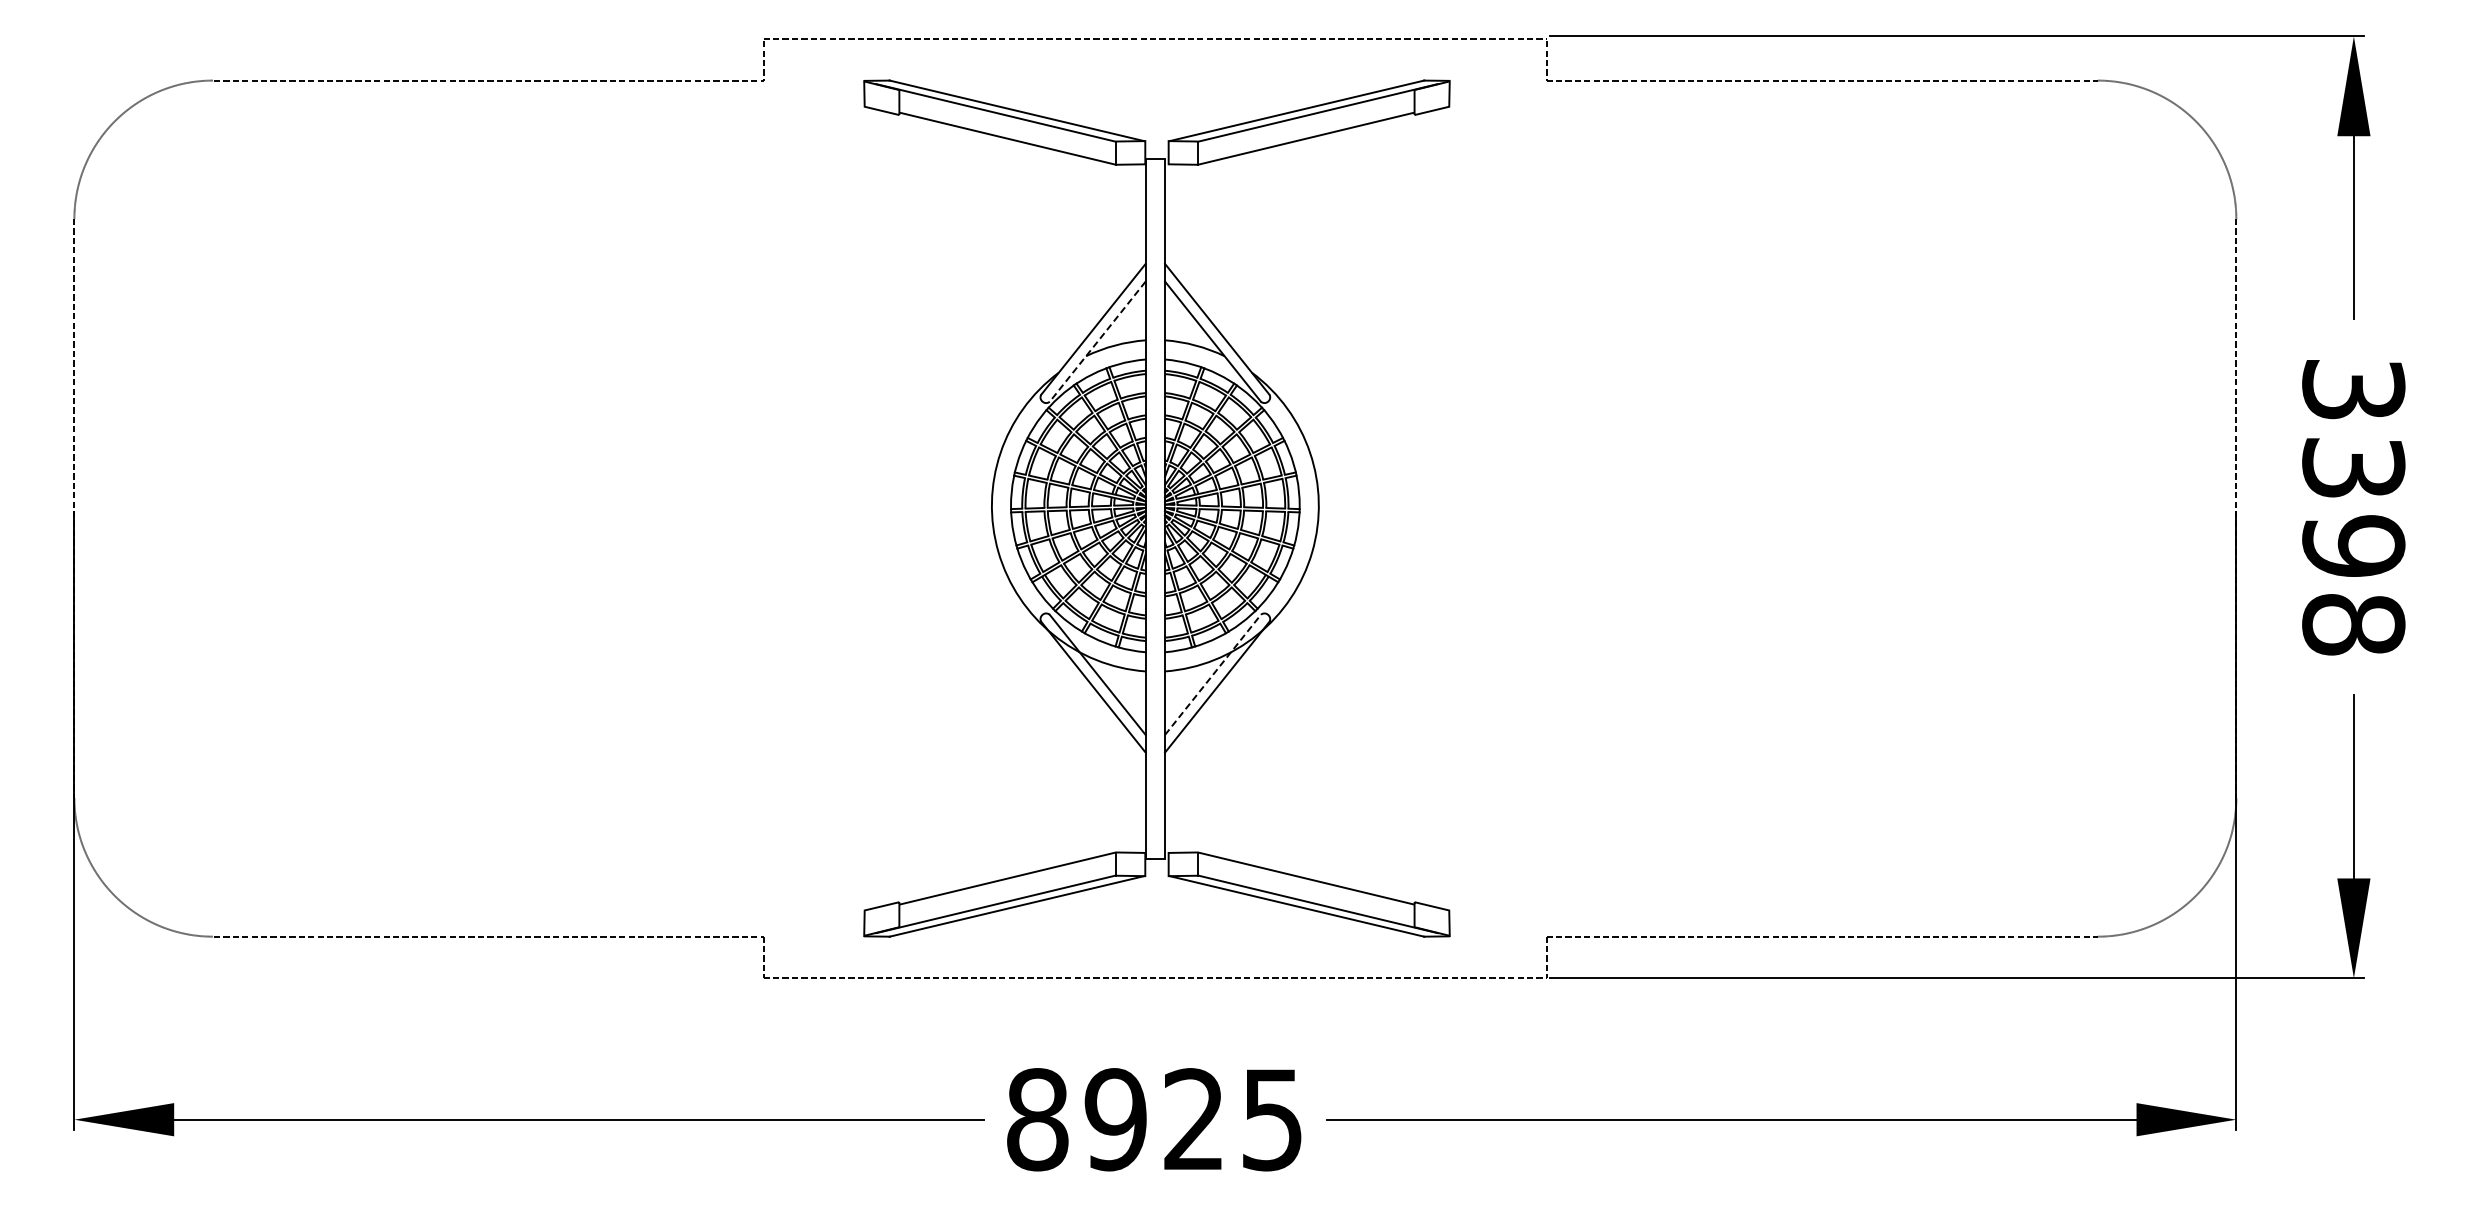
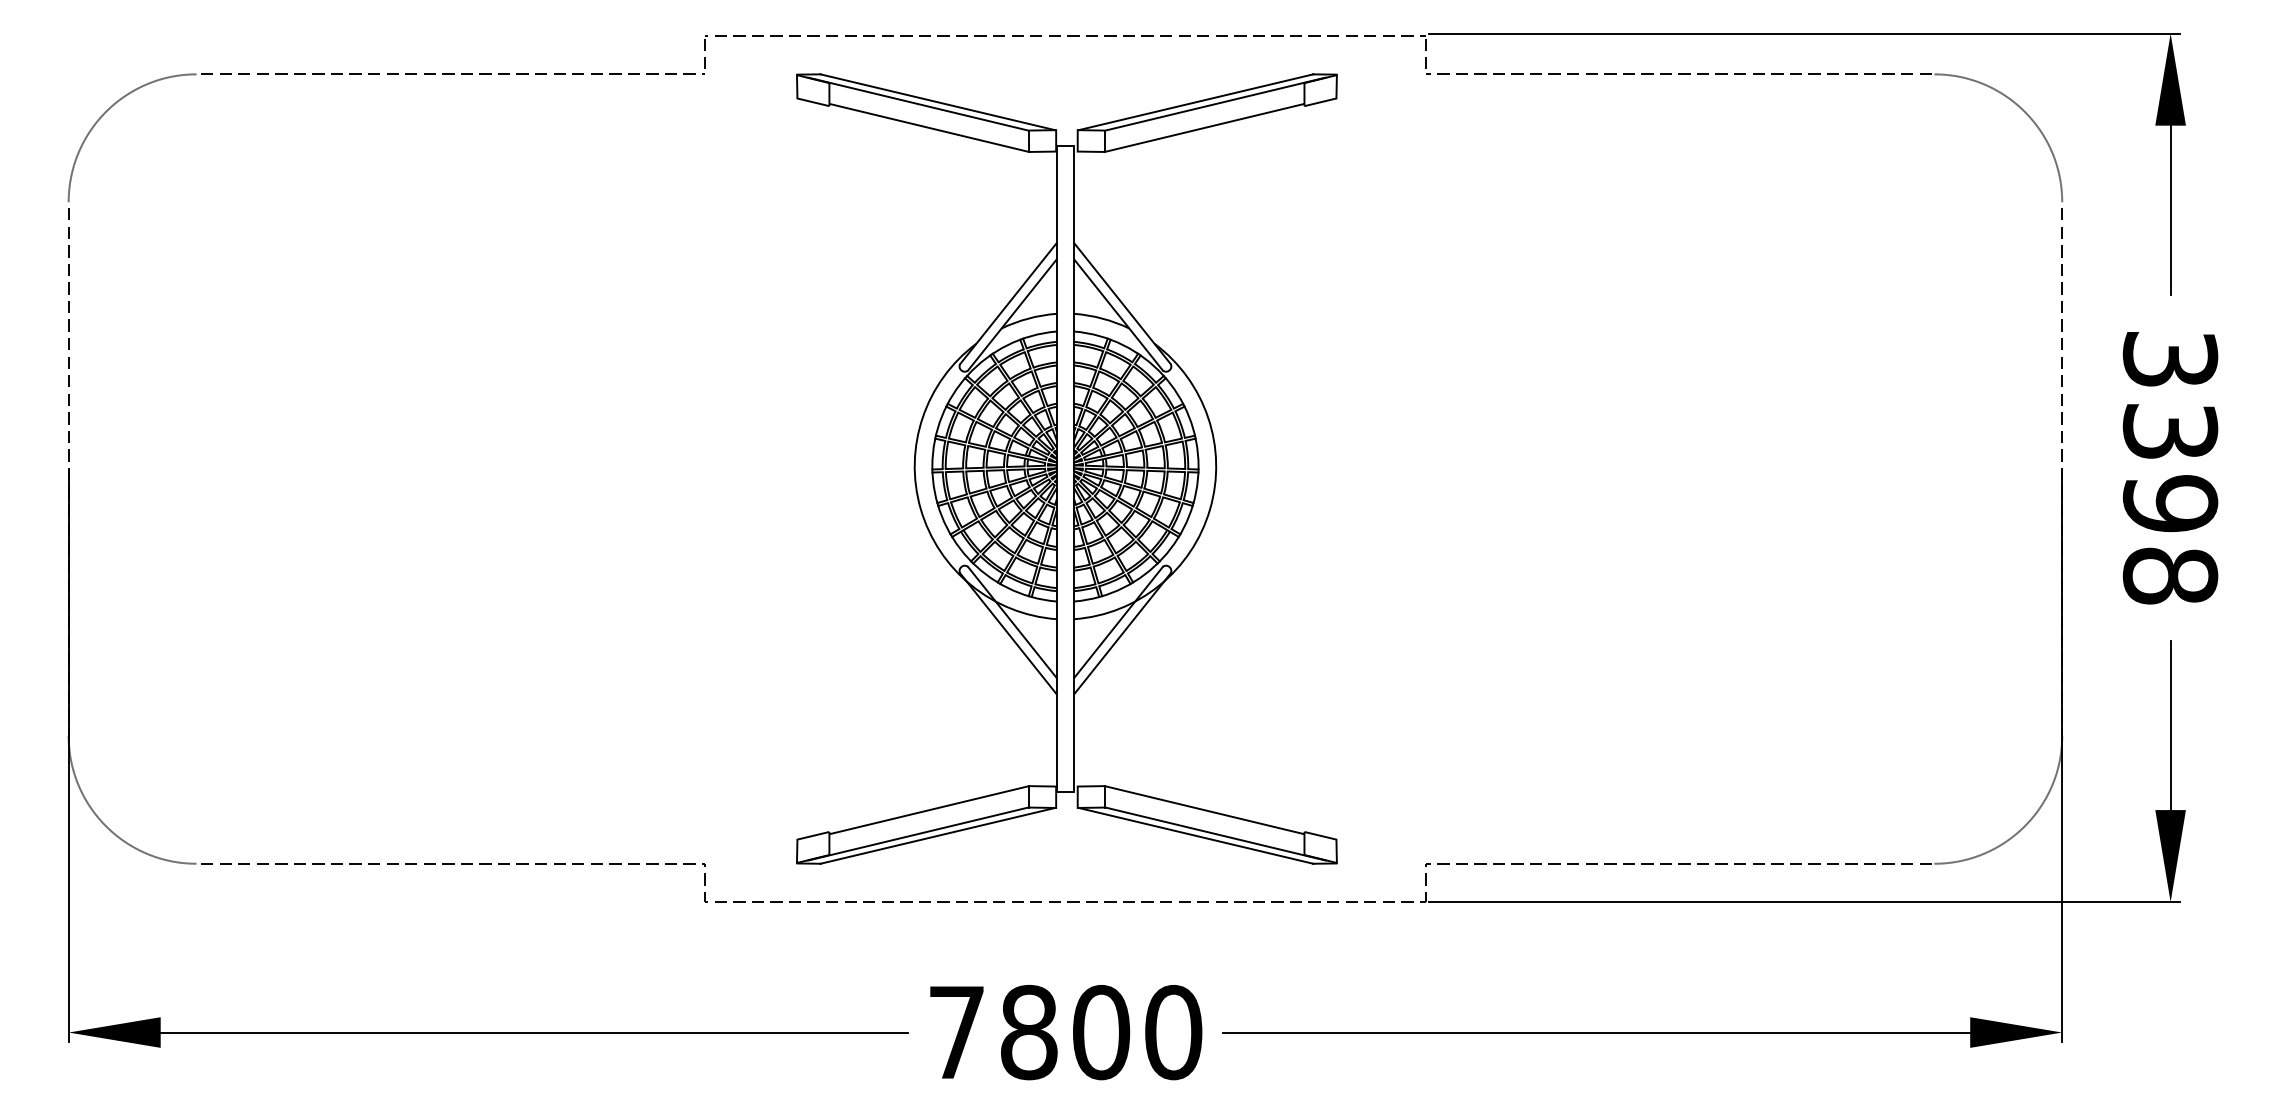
line: (1097, 341) -> (1012, 314), dashed -> solid
line: (1213, 674) -> (1119, 622), dashed -> solid
text: (1155, 1119) -> (1065, 1032), 8925 -> 7800

